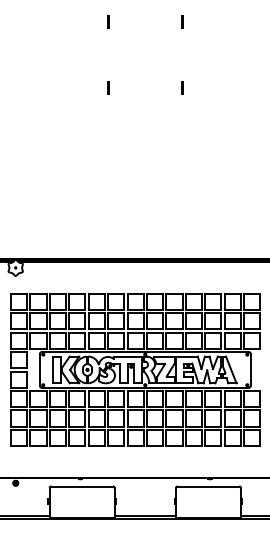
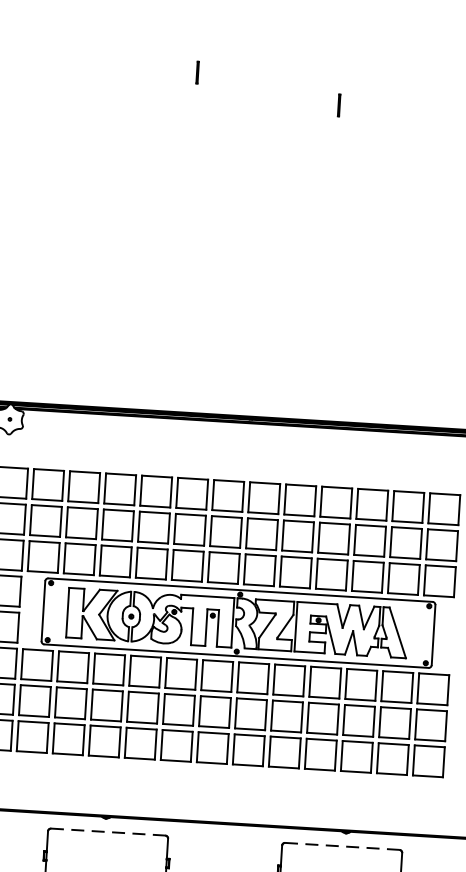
line: (108, 87) -> (198, 71), moved
line: (82, 486) -> (108, 832), solid -> dashed
line: (208, 486) -> (342, 846), solid -> dashed

